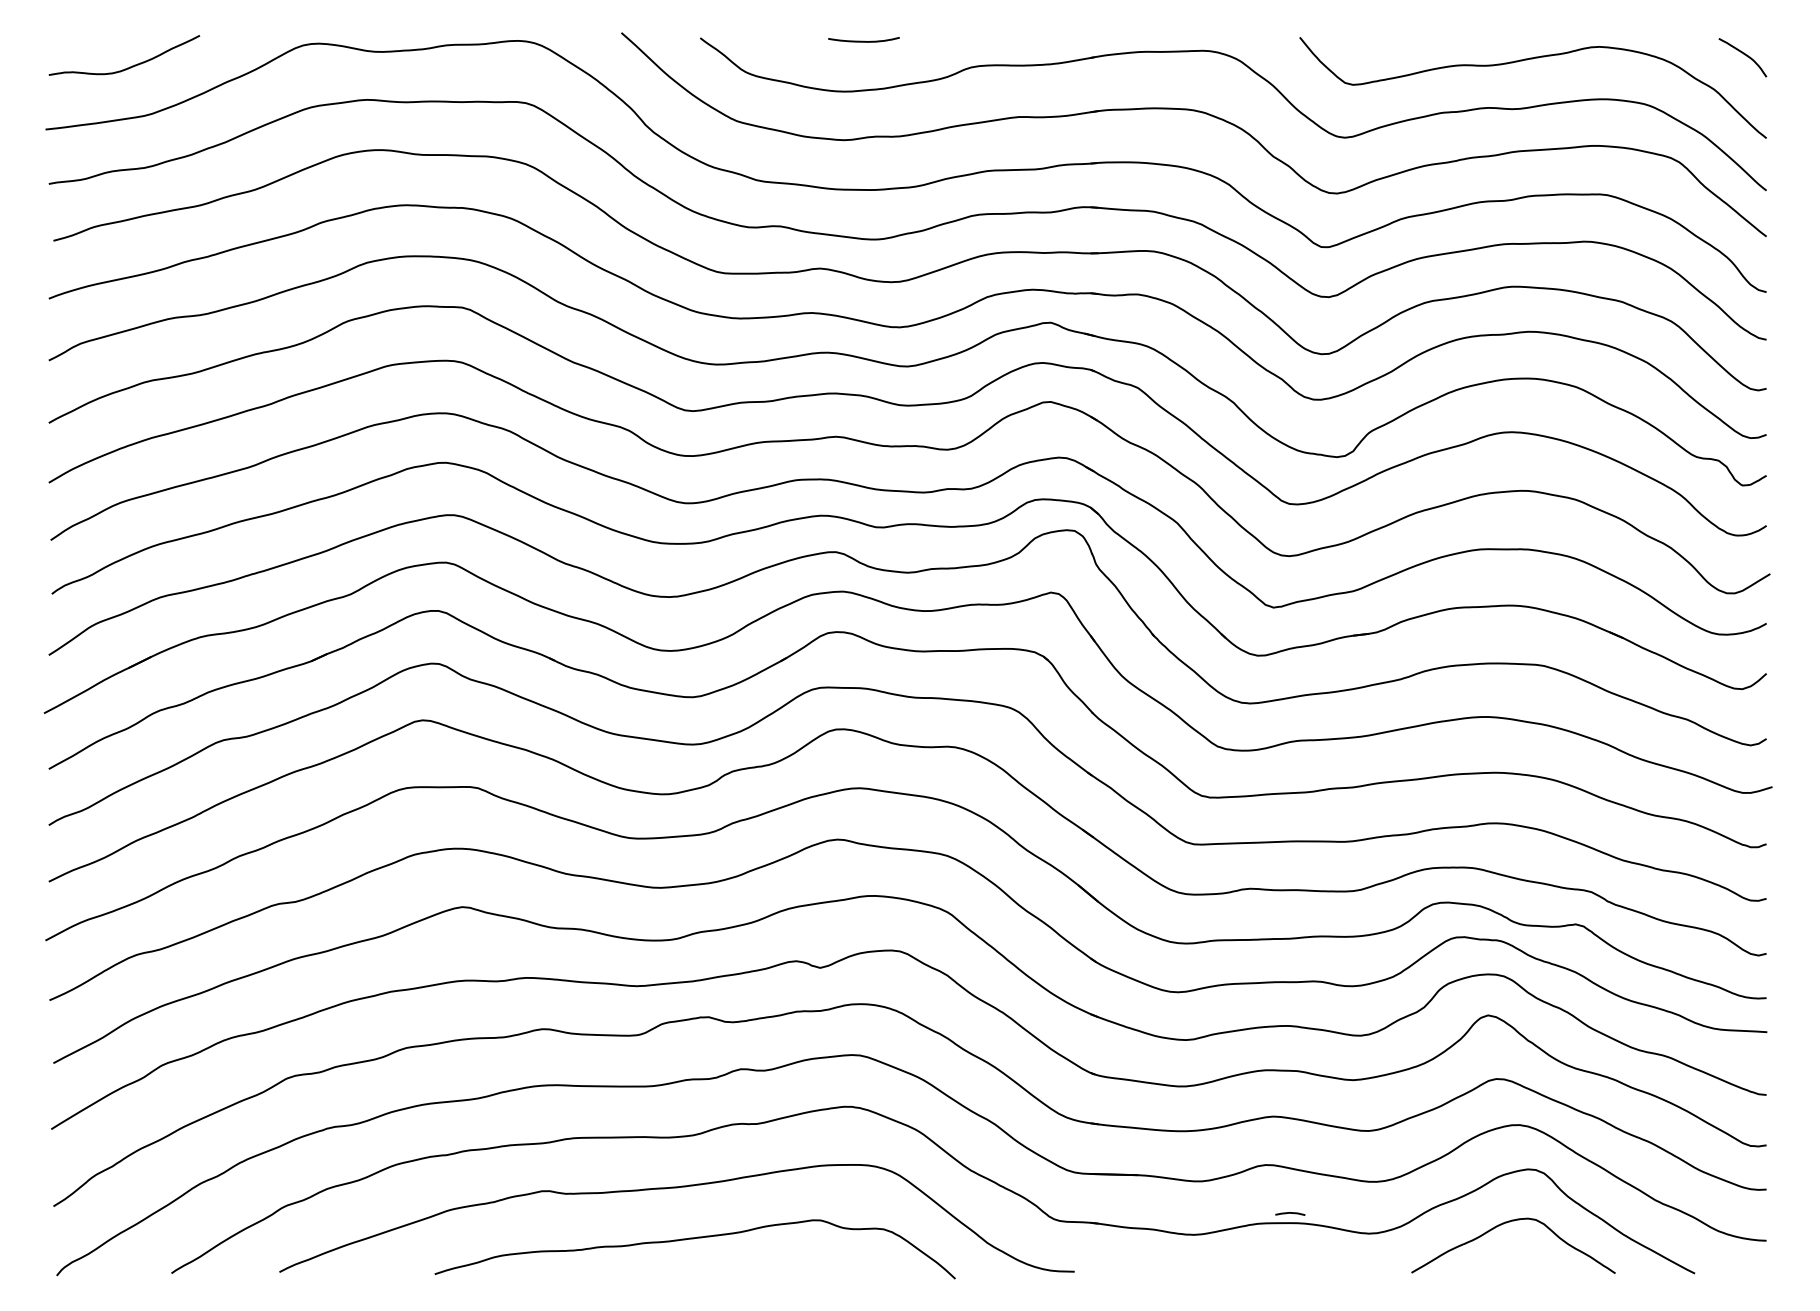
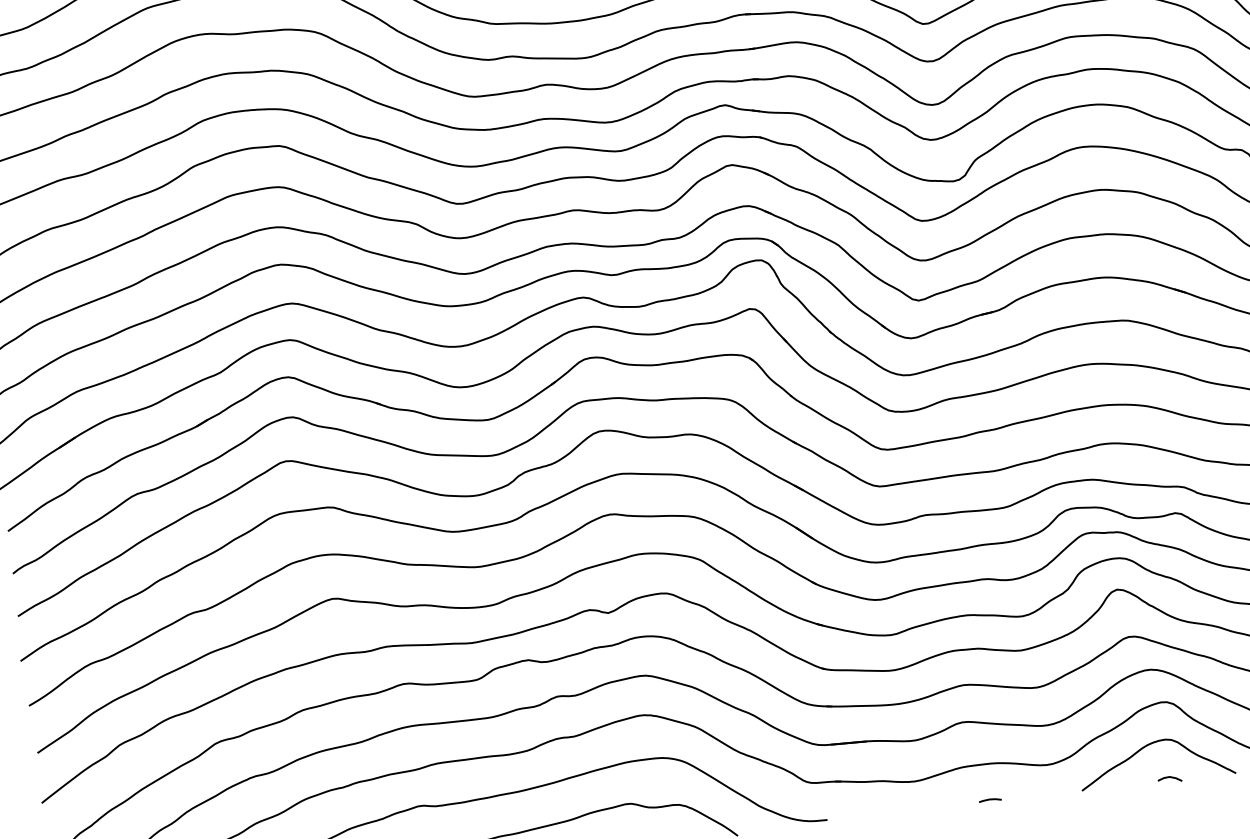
line: (1290, 1213) -> (990, 799), moved
curve: (1528, 1269) -> (1170, 778), added

